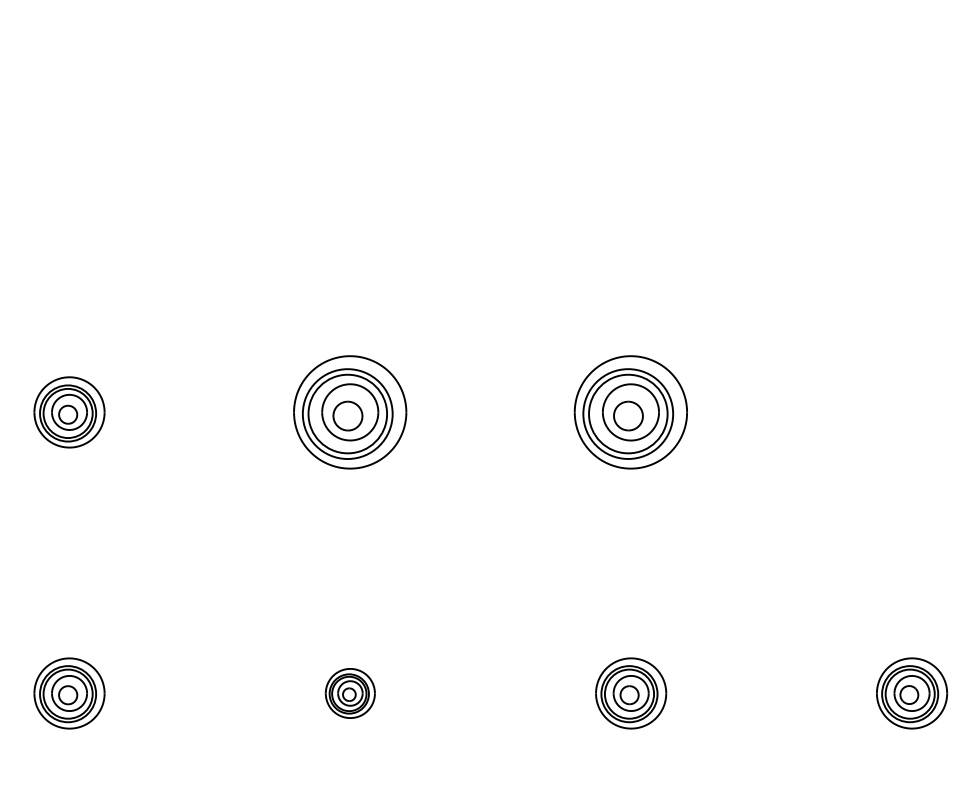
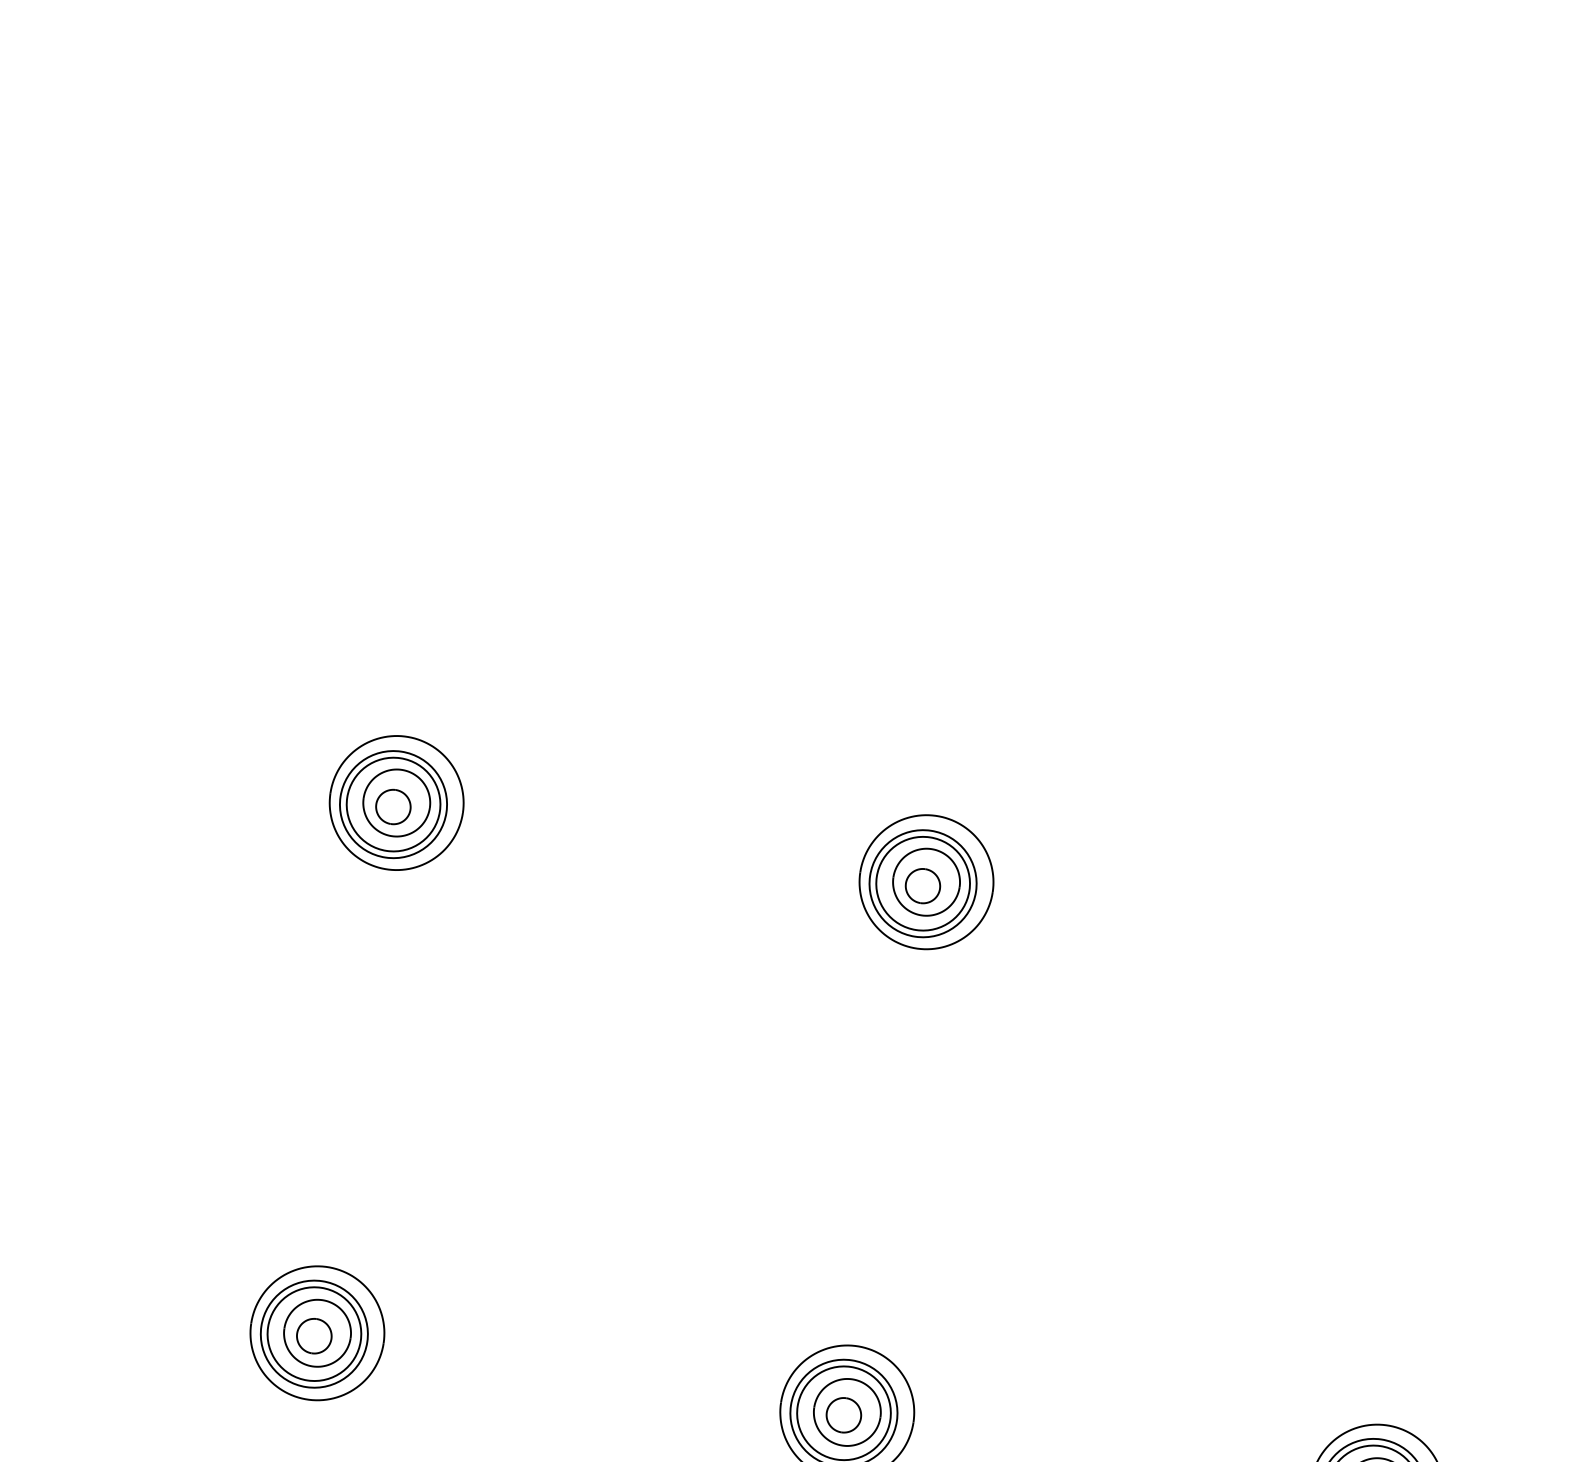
part: (350, 412) -> (397, 803), size x0.62
part: (631, 412) -> (927, 882), size x0.62
part: (350, 693) -> (317, 1333), size x1.43

